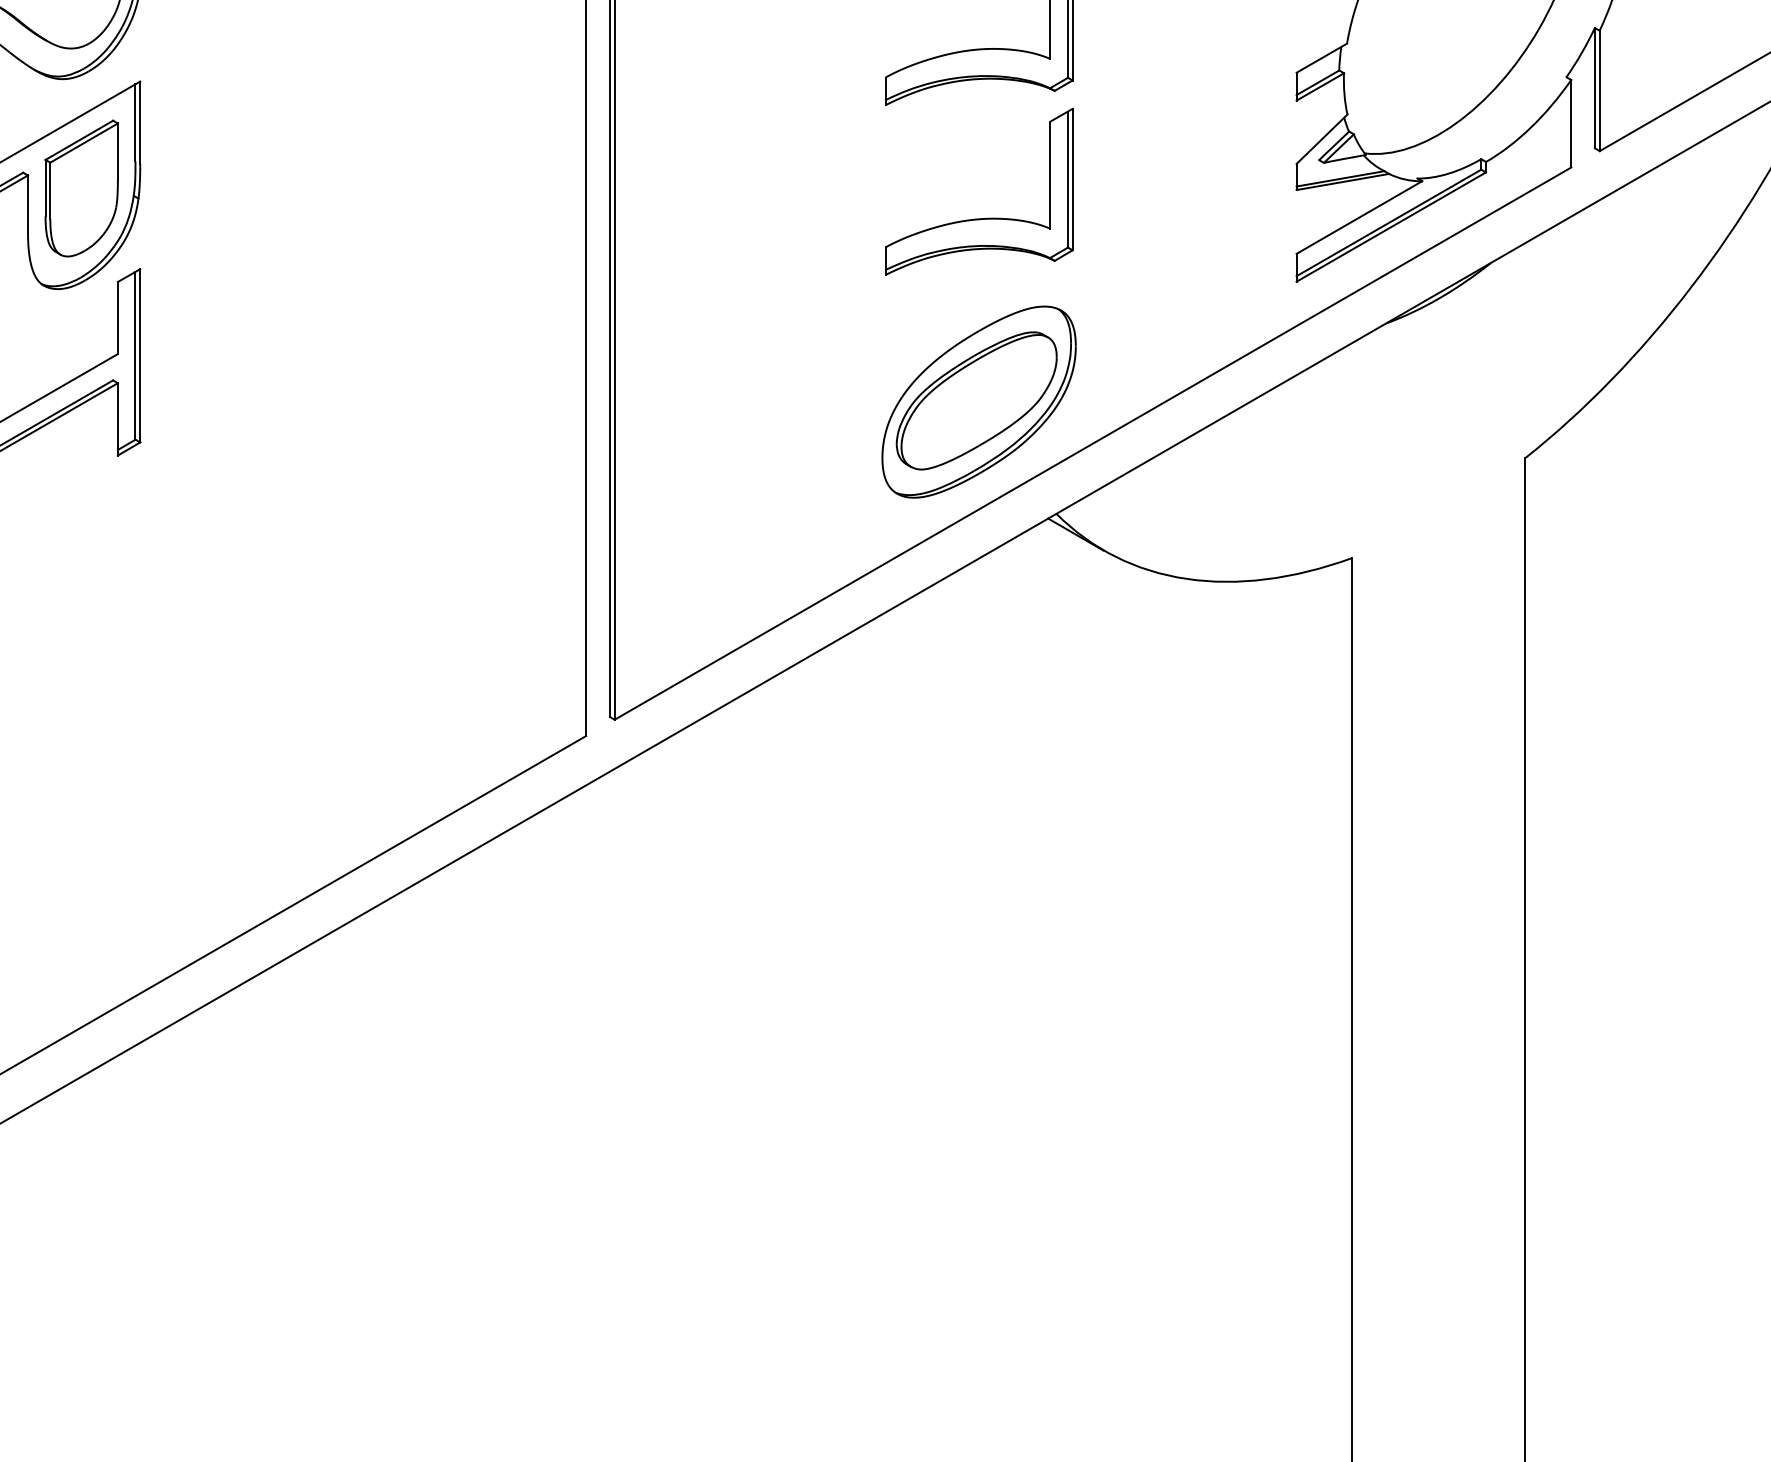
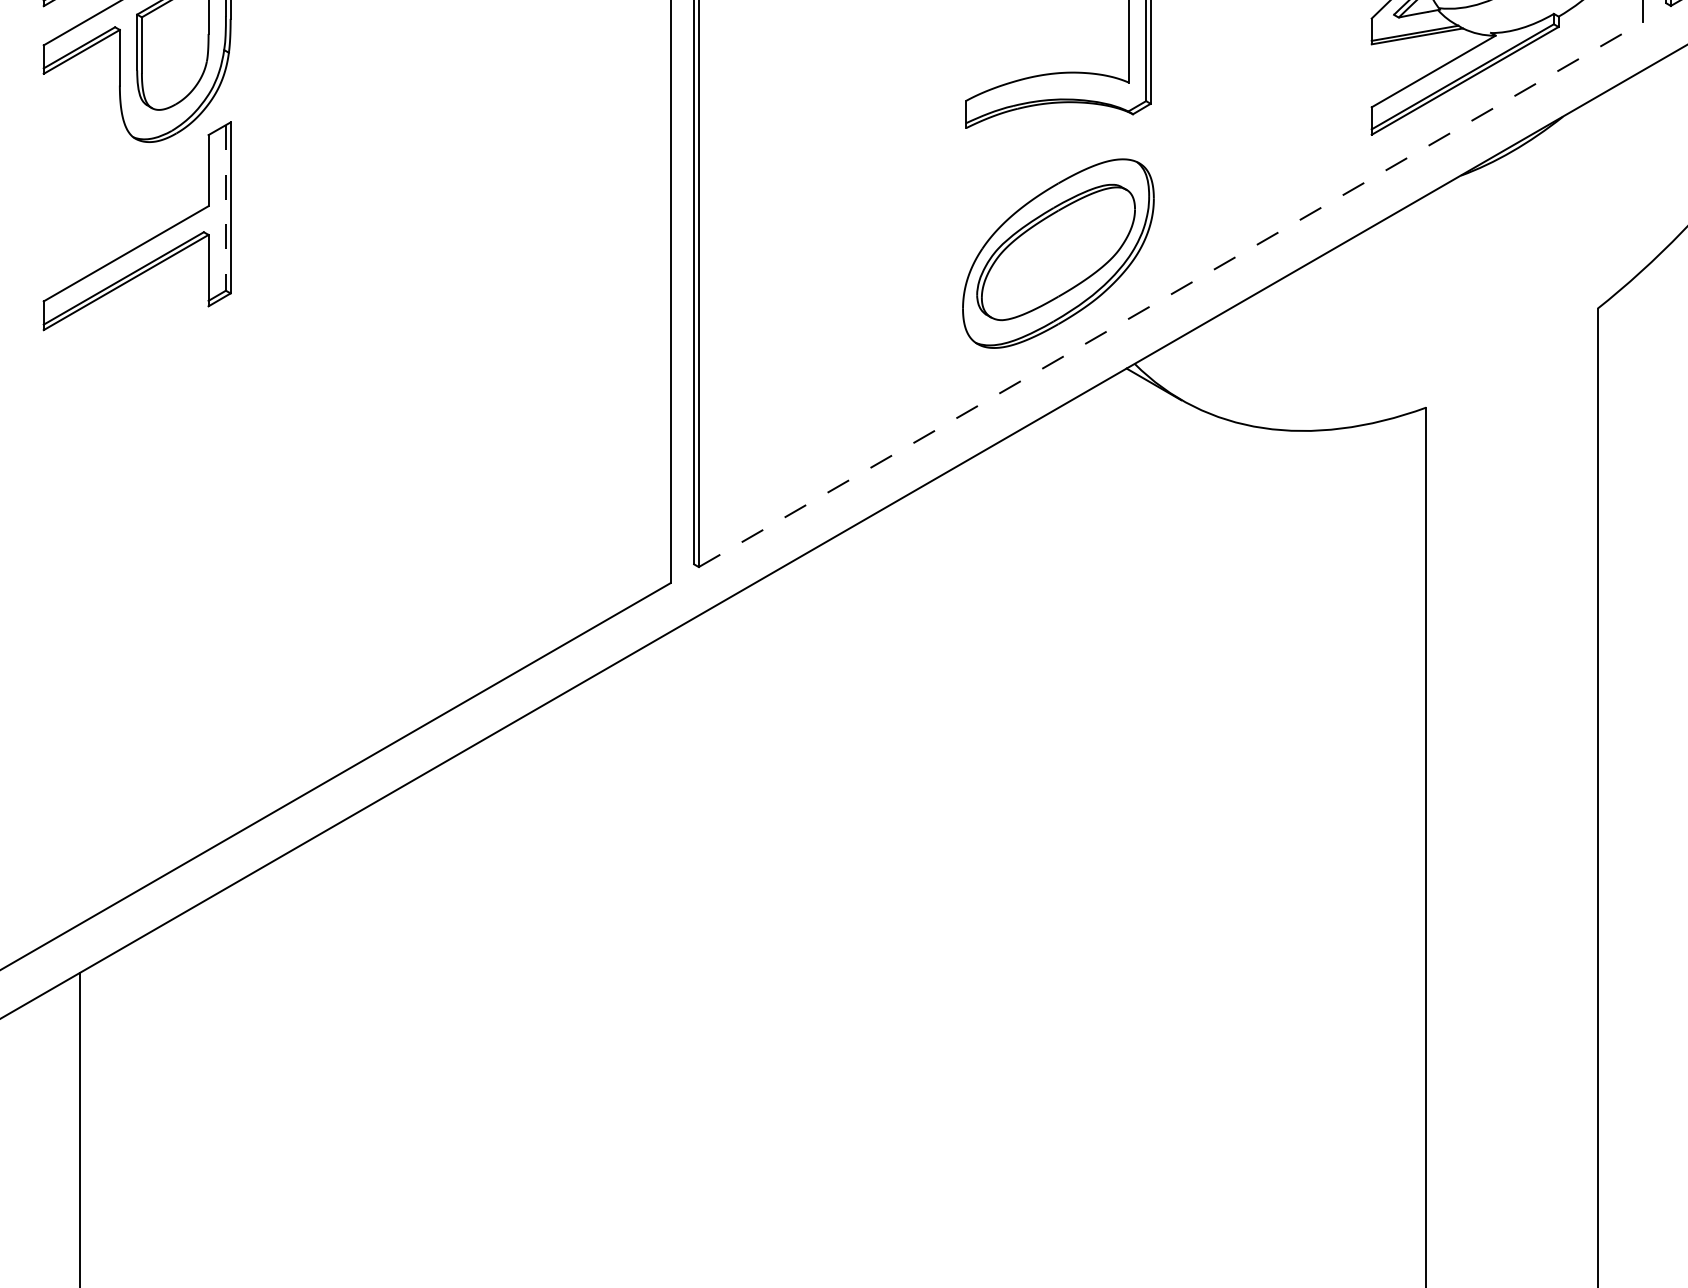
line: (135, 355) -> (225, 207), solid -> dashed
line: (1093, 443) -> (1171, 294), solid -> dashed

